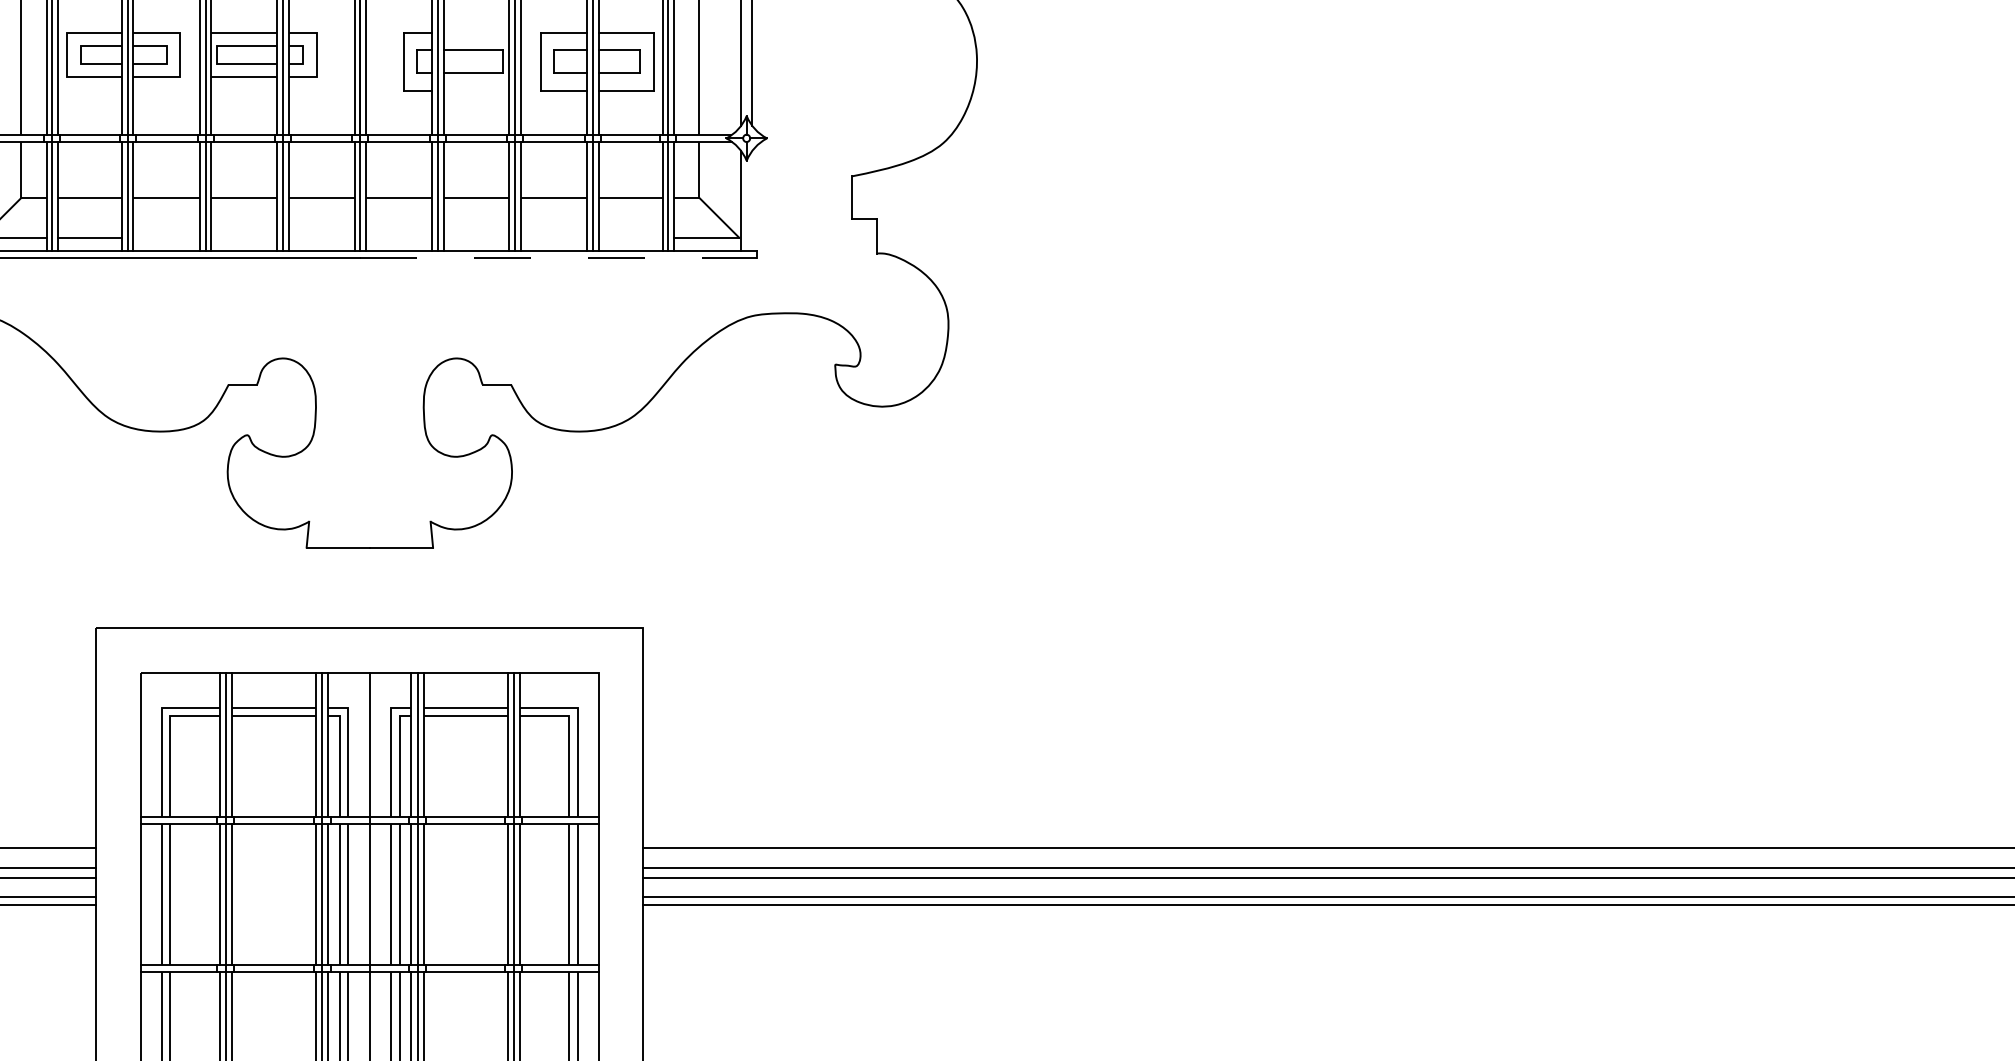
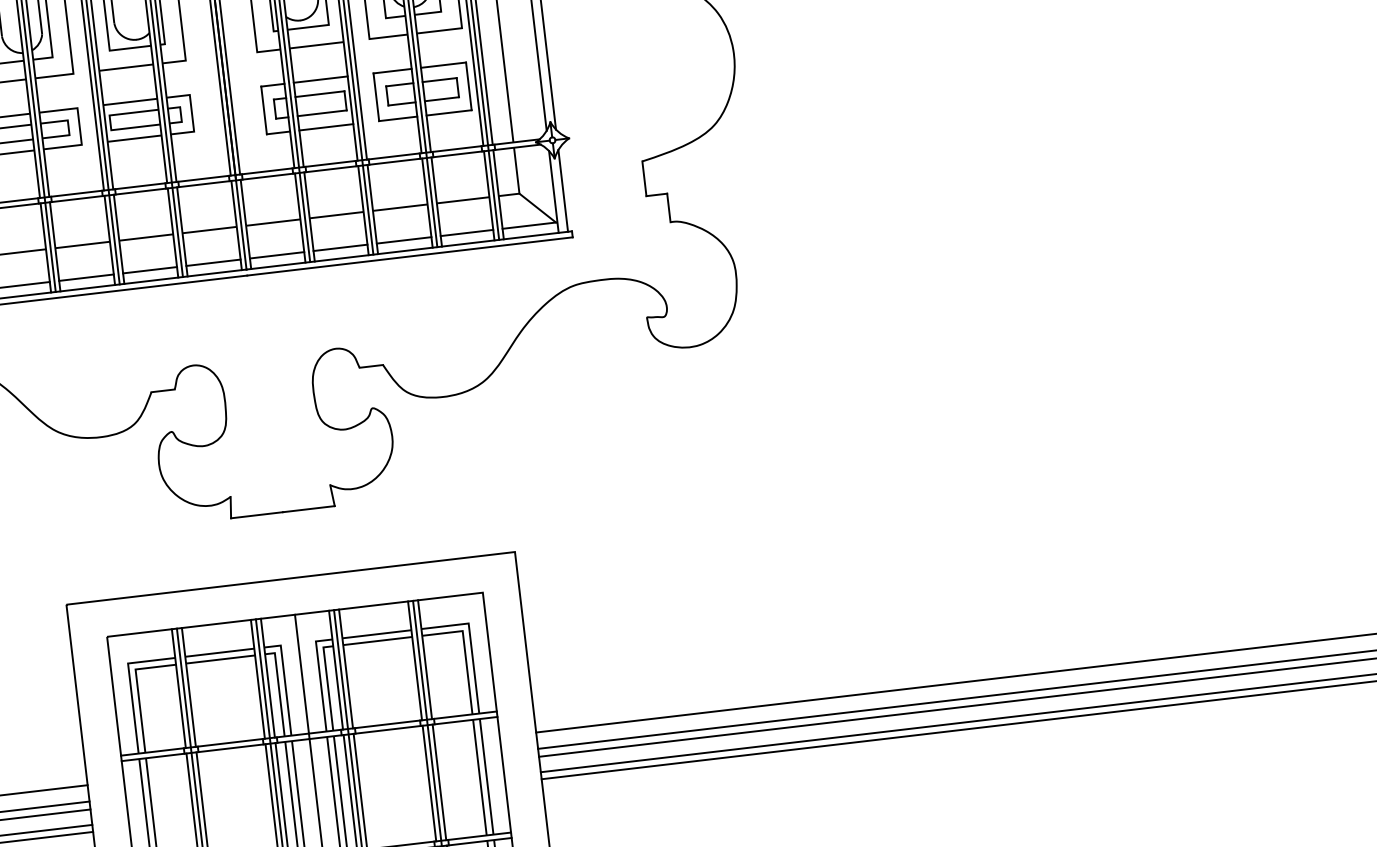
line: (476, 32) -> (320, 79), added
line: (476, 90) -> (326, 127), added
line: (752, 200) -> (563, 190), added
line: (166, 237) -> (86, 277), added
line: (244, 237) -> (150, 270), added
line: (321, 237) -> (213, 262), added
line: (399, 237) -> (277, 255), added
line: (476, 237) -> (340, 247), added
line: (553, 237) -> (403, 240), added
line: (630, 237) -> (466, 232), added
line: (559, 257) -> (410, 256), dashed -> solid

